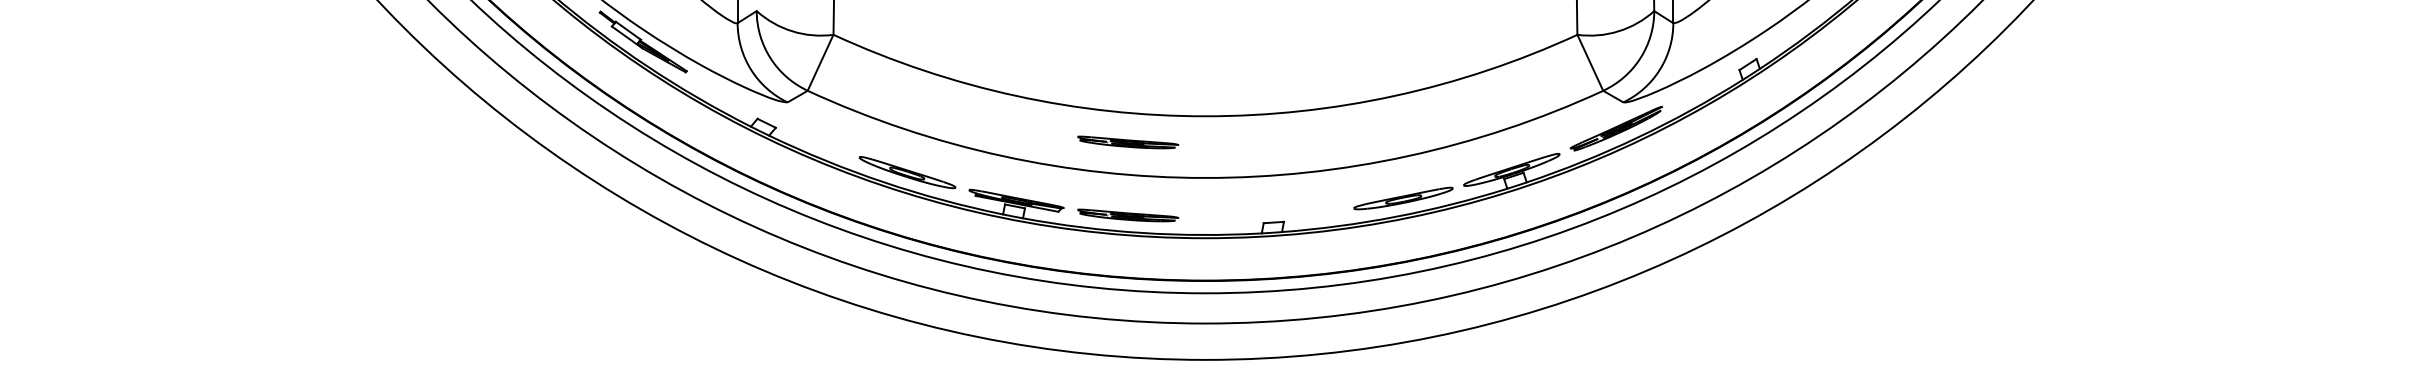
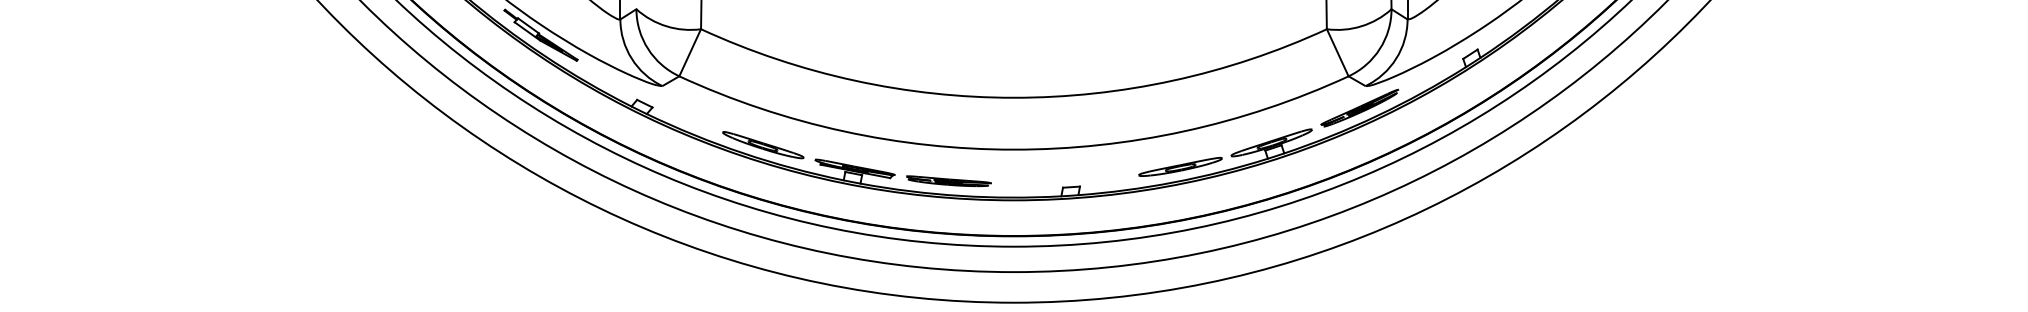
part: (1128, 142) -> (949, 119), removed

